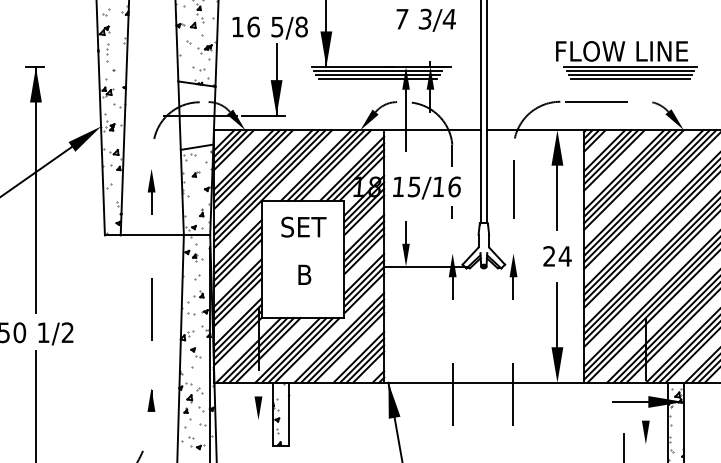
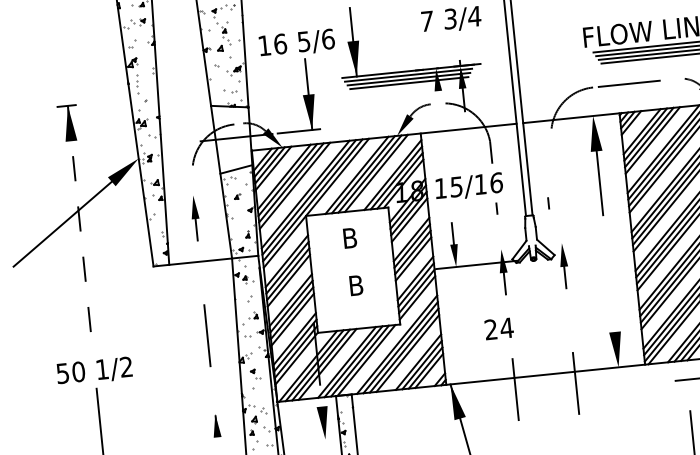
text: (301, 26) -> (328, 38), 5/8 -> 5/6
line: (406, 120) -> (441, 121), removed
line: (35, 189) -> (79, 227), solid -> dashed
line: (513, 189) -> (555, 179), removed
line: (503, 212) -> (547, 203), added
text: (303, 226) -> (350, 237), SET -> B
text: (557, 256) -> (499, 328), moved
line: (557, 315) -> (611, 300), removed
part: (258, 407) -> (323, 422), size x1.4

